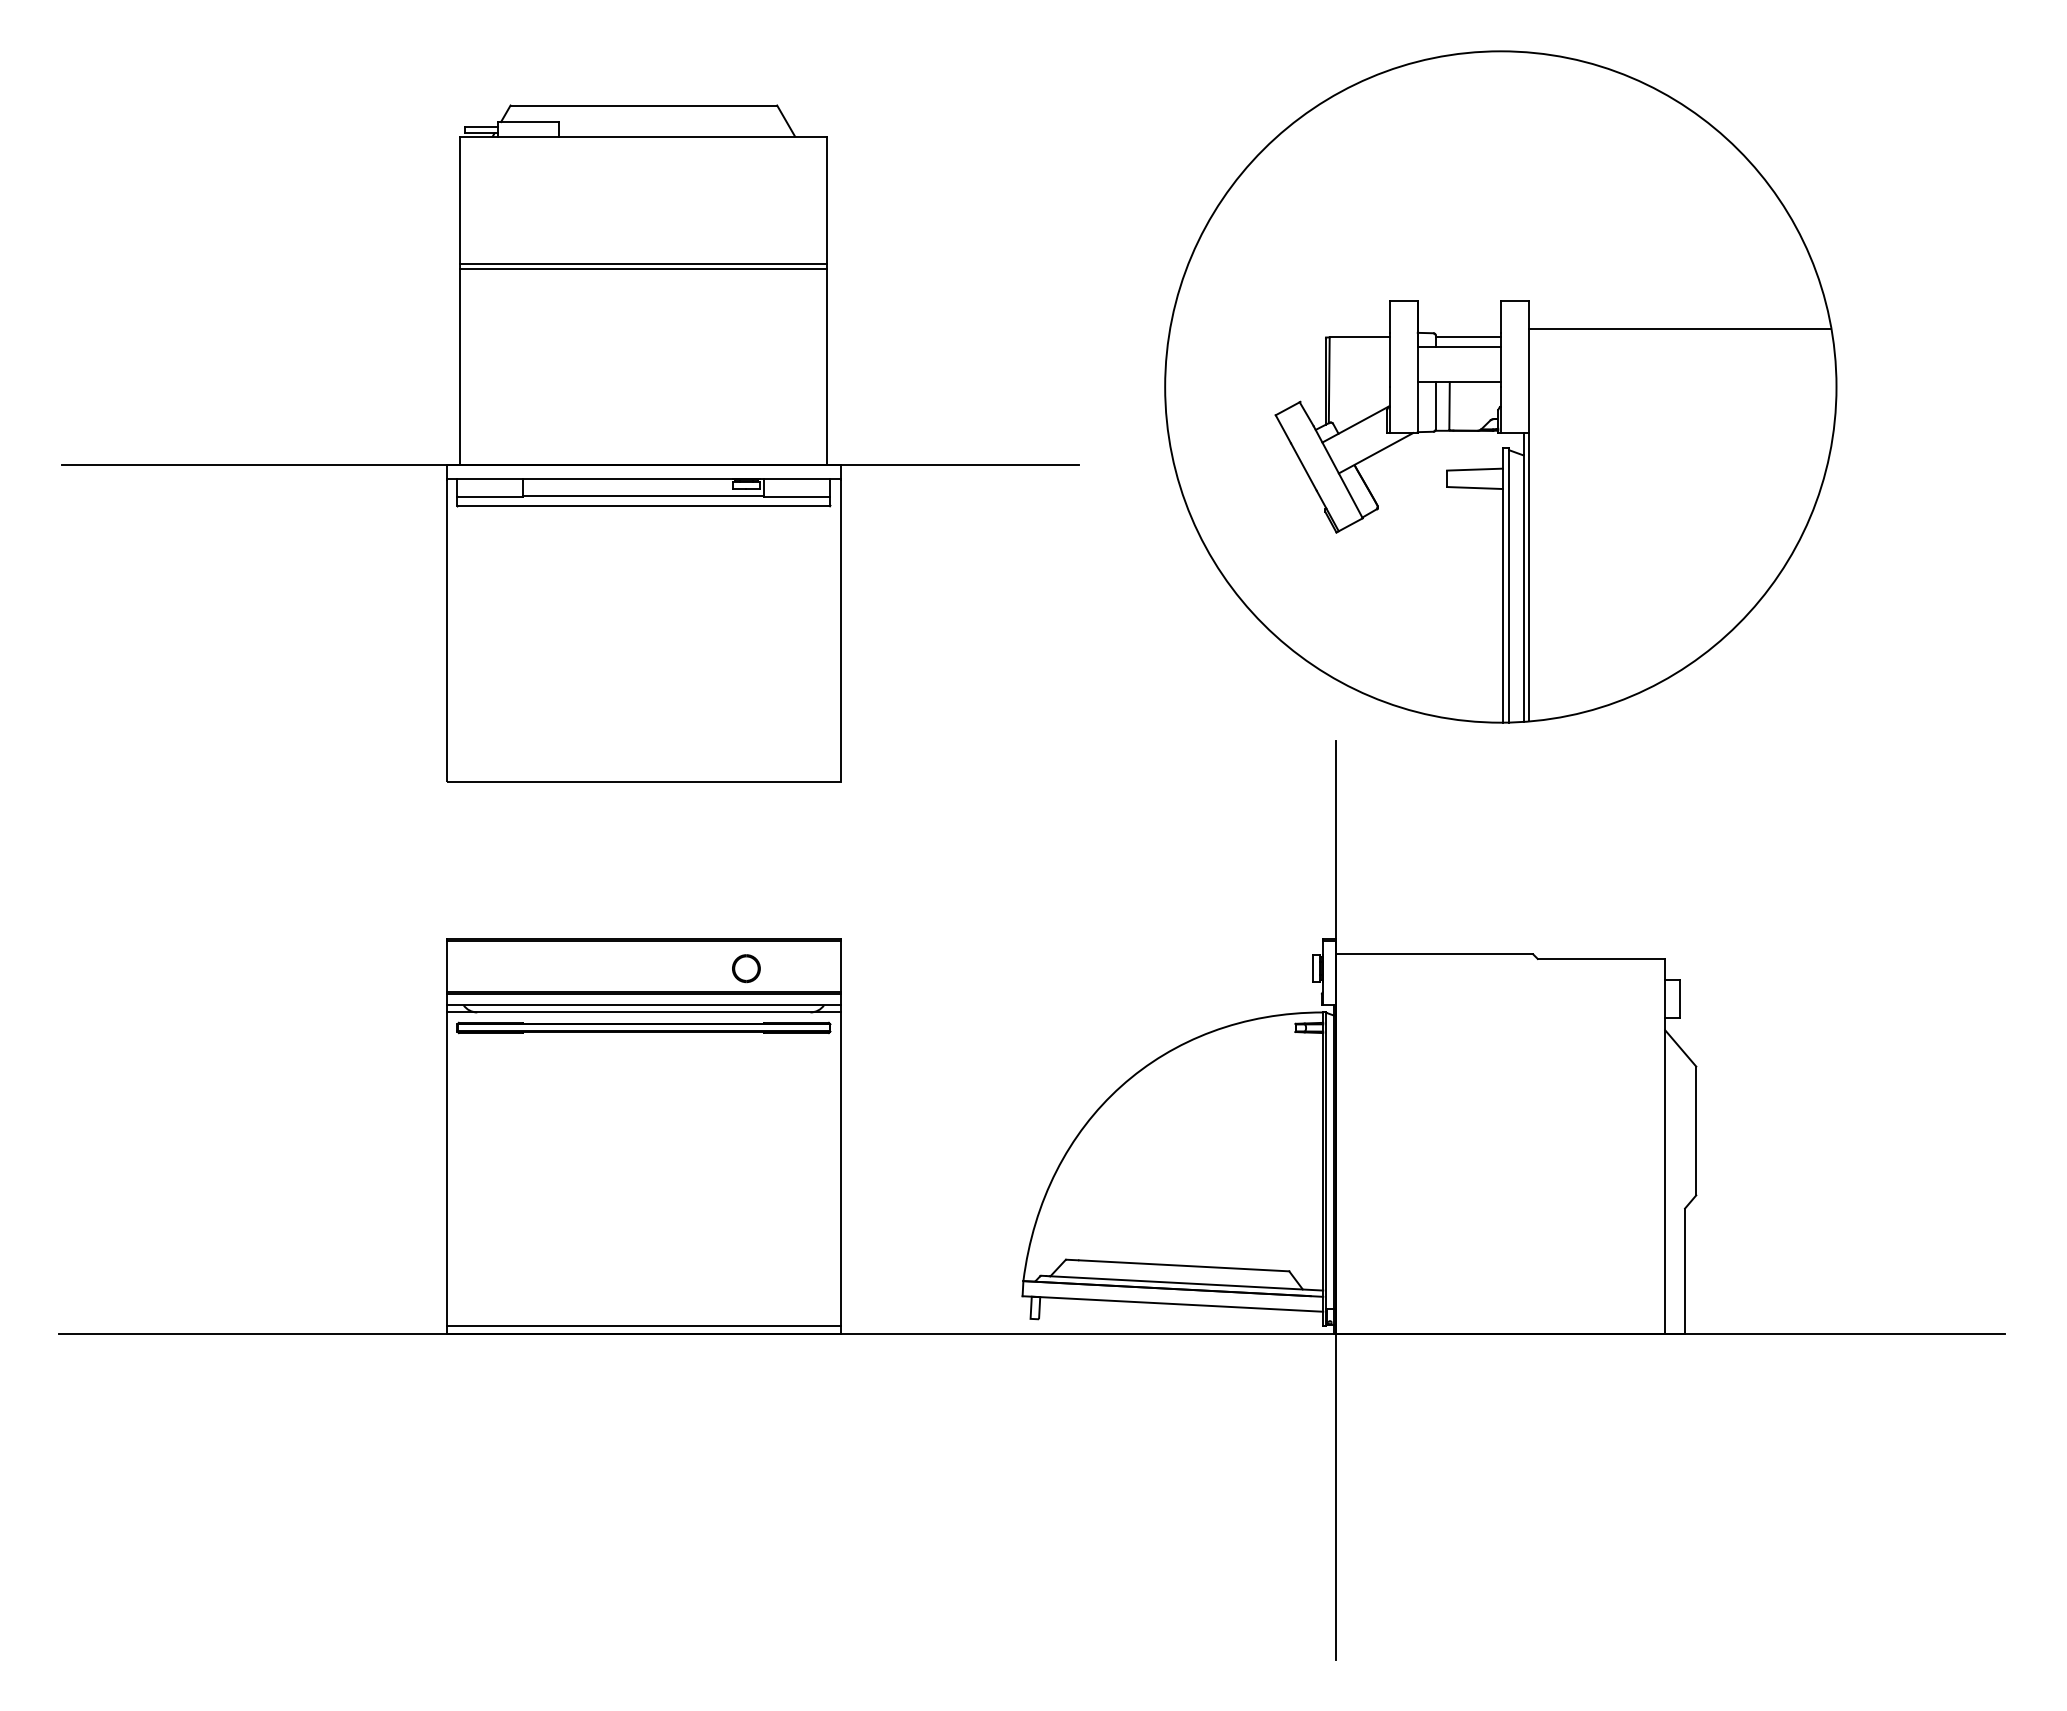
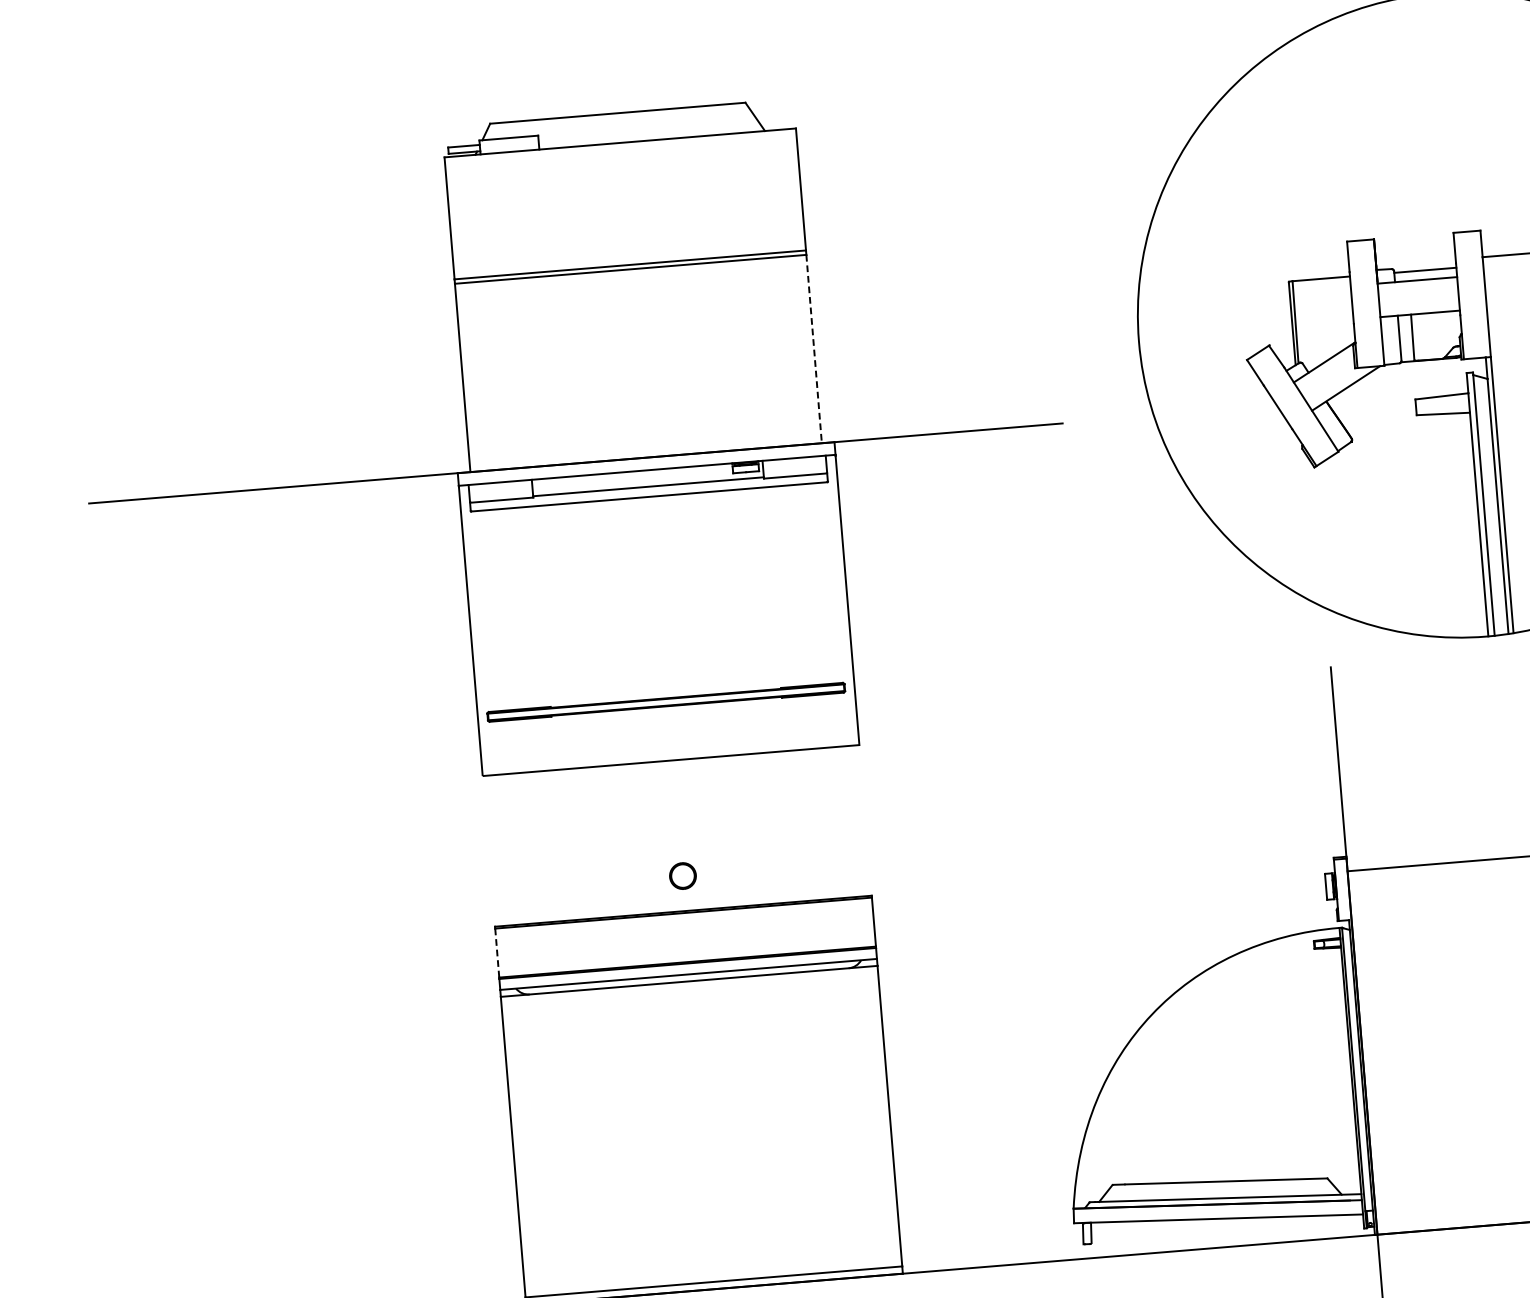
line: (827, 367) -> (814, 349), solid -> dashed
line: (447, 966) -> (497, 952), solid -> dashed
part: (746, 968) -> (683, 875), moved
part: (643, 1027) -> (665, 701), moved

